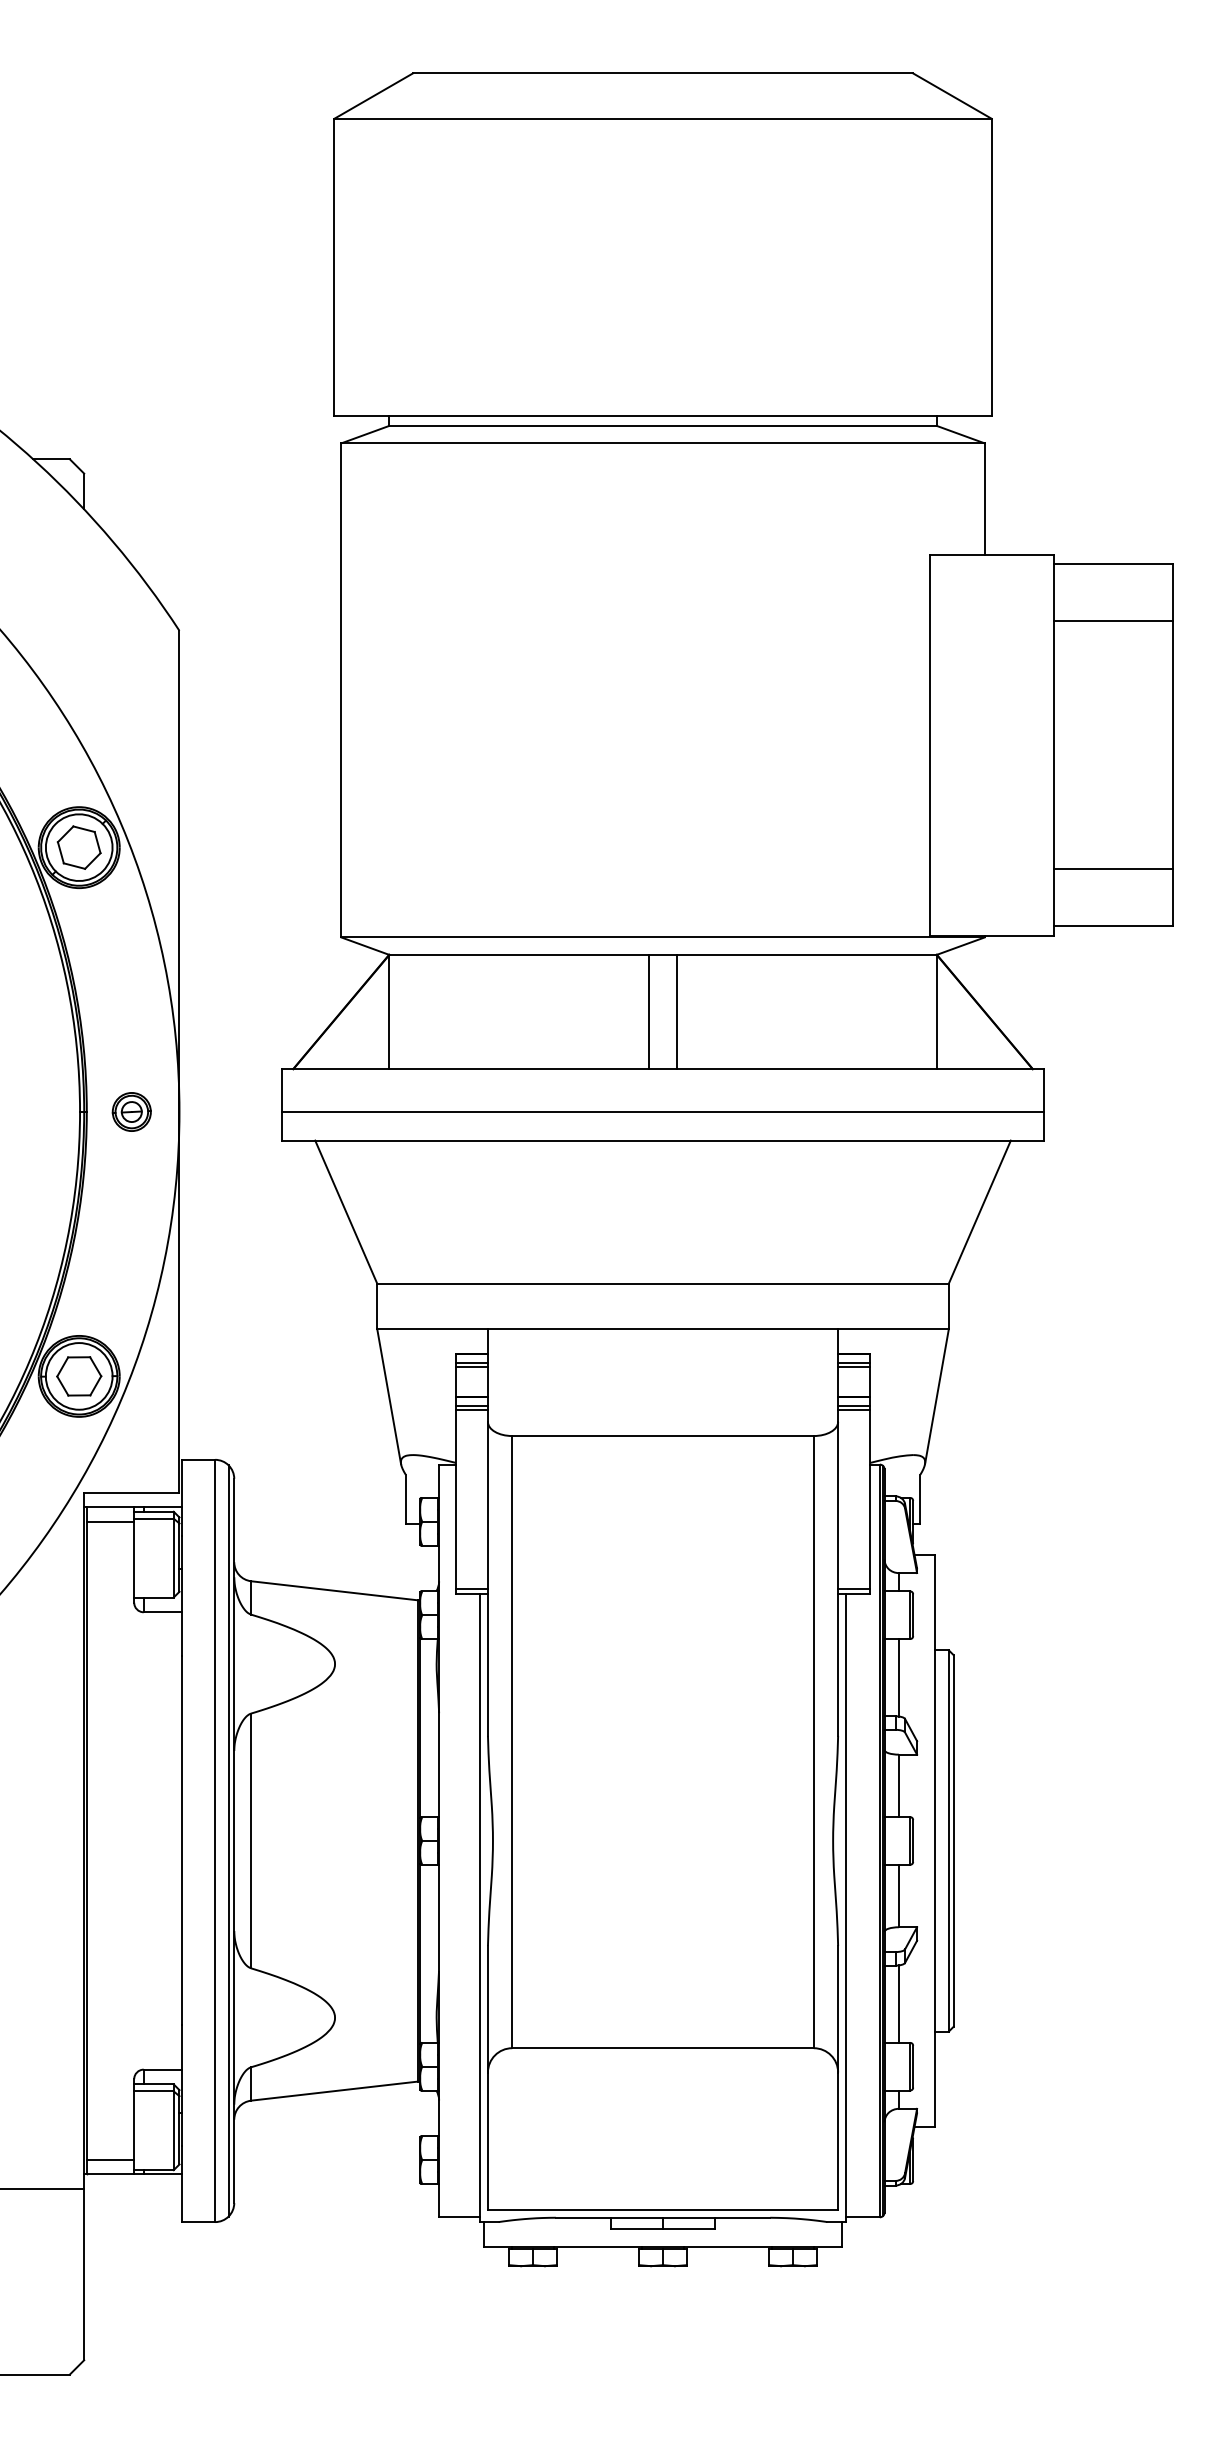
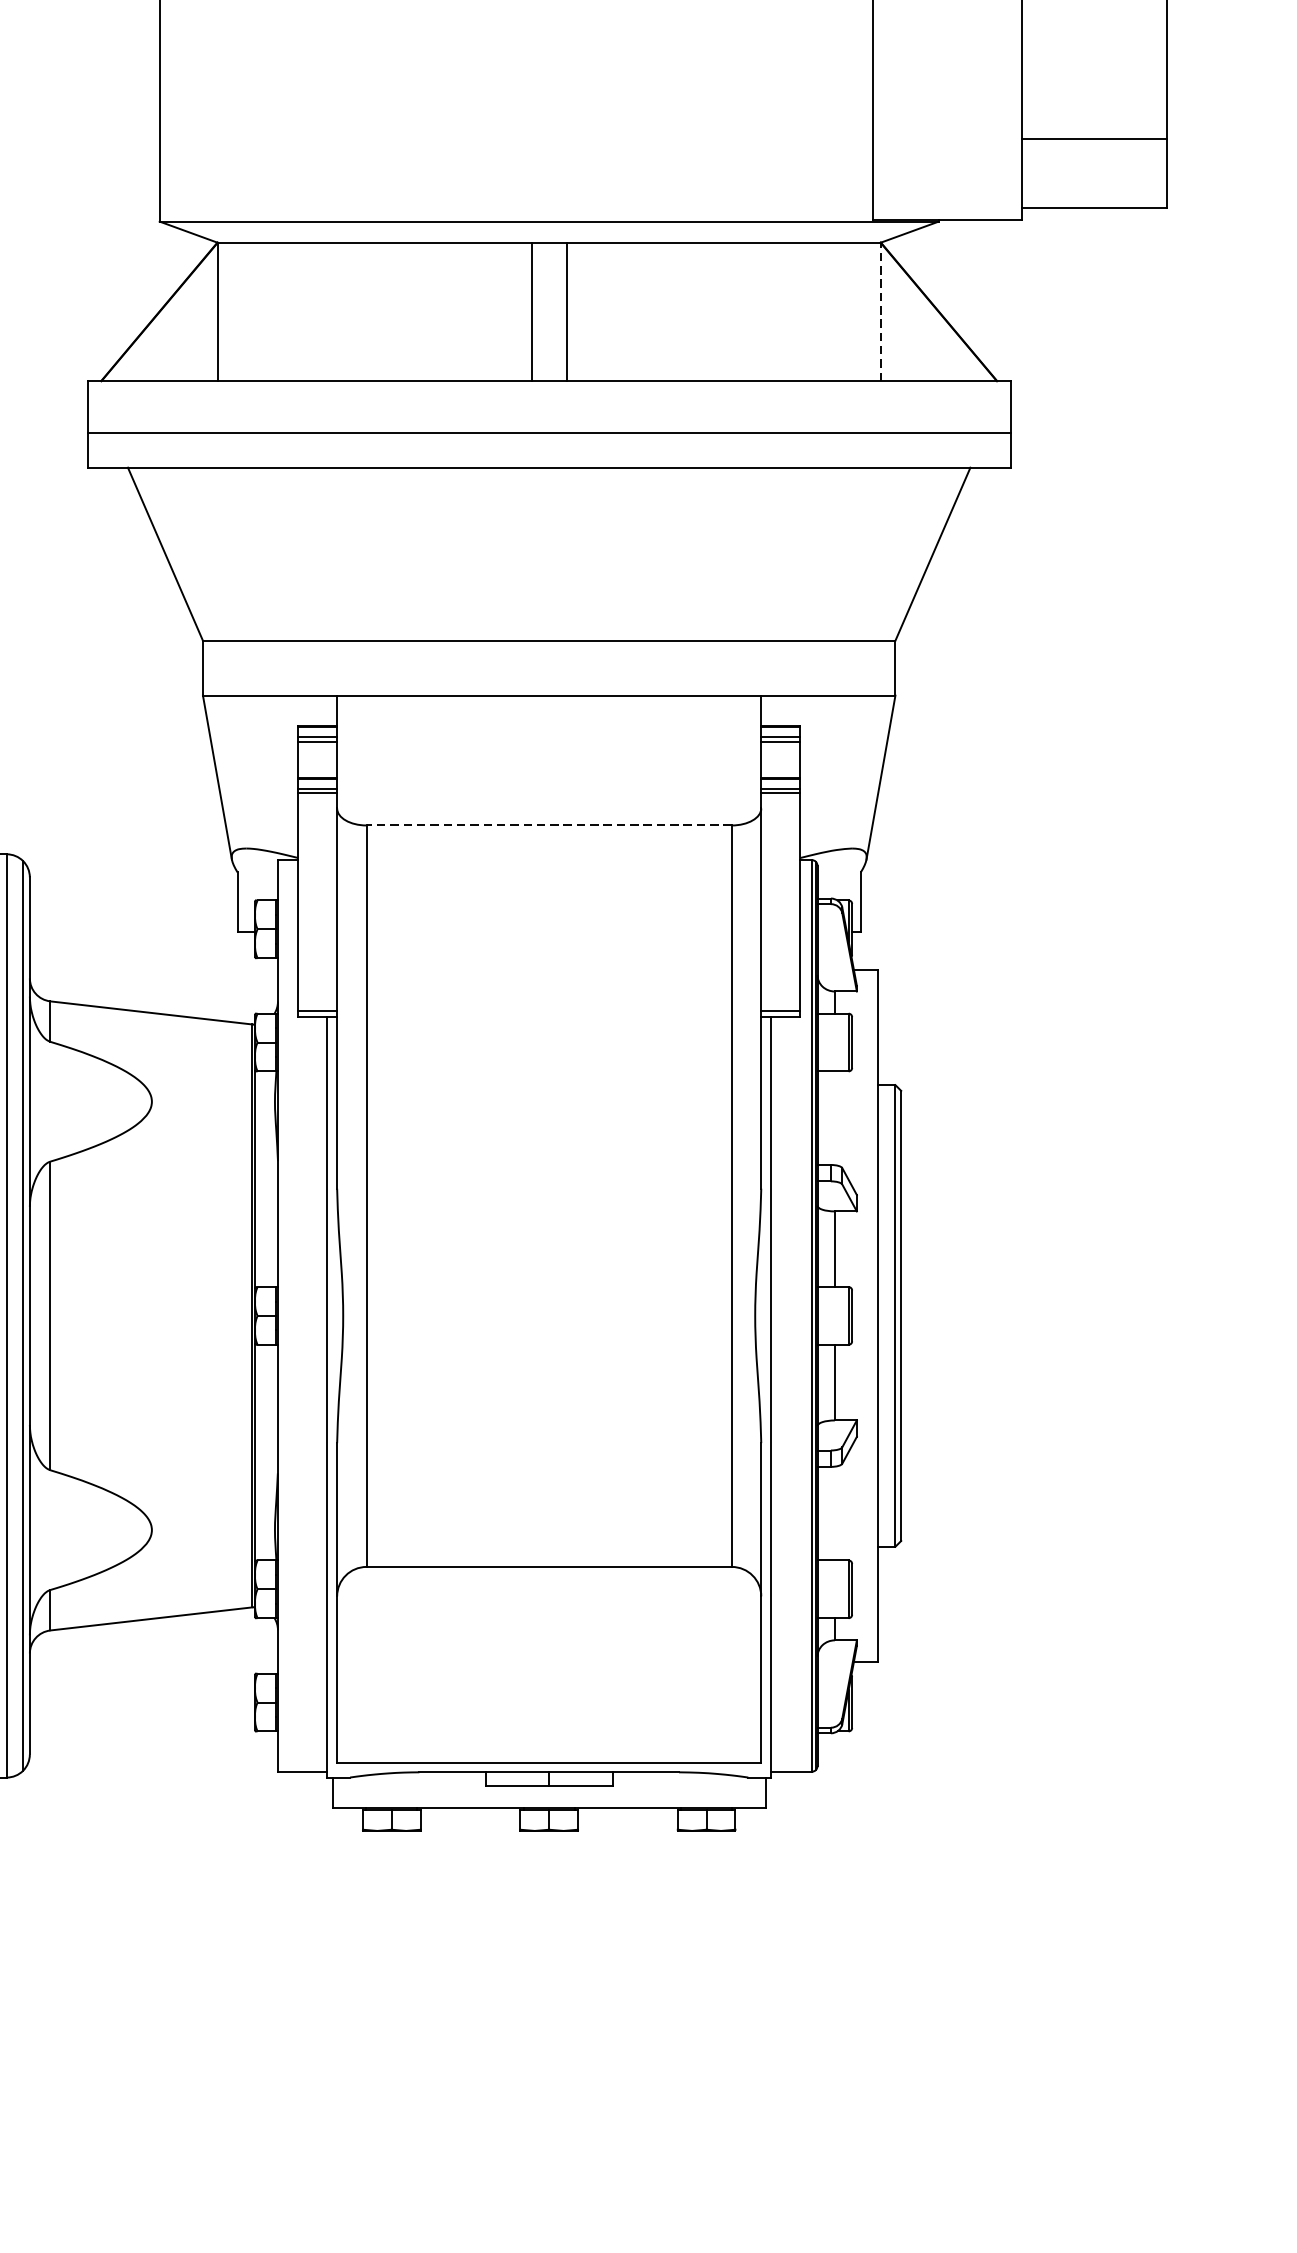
line: (936, 1011) -> (880, 311), solid -> dashed
line: (663, 1436) -> (549, 826), solid -> dashed
line: (898, 1677) -> (834, 1117), removed
line: (898, 2003) -> (834, 1512), removed

